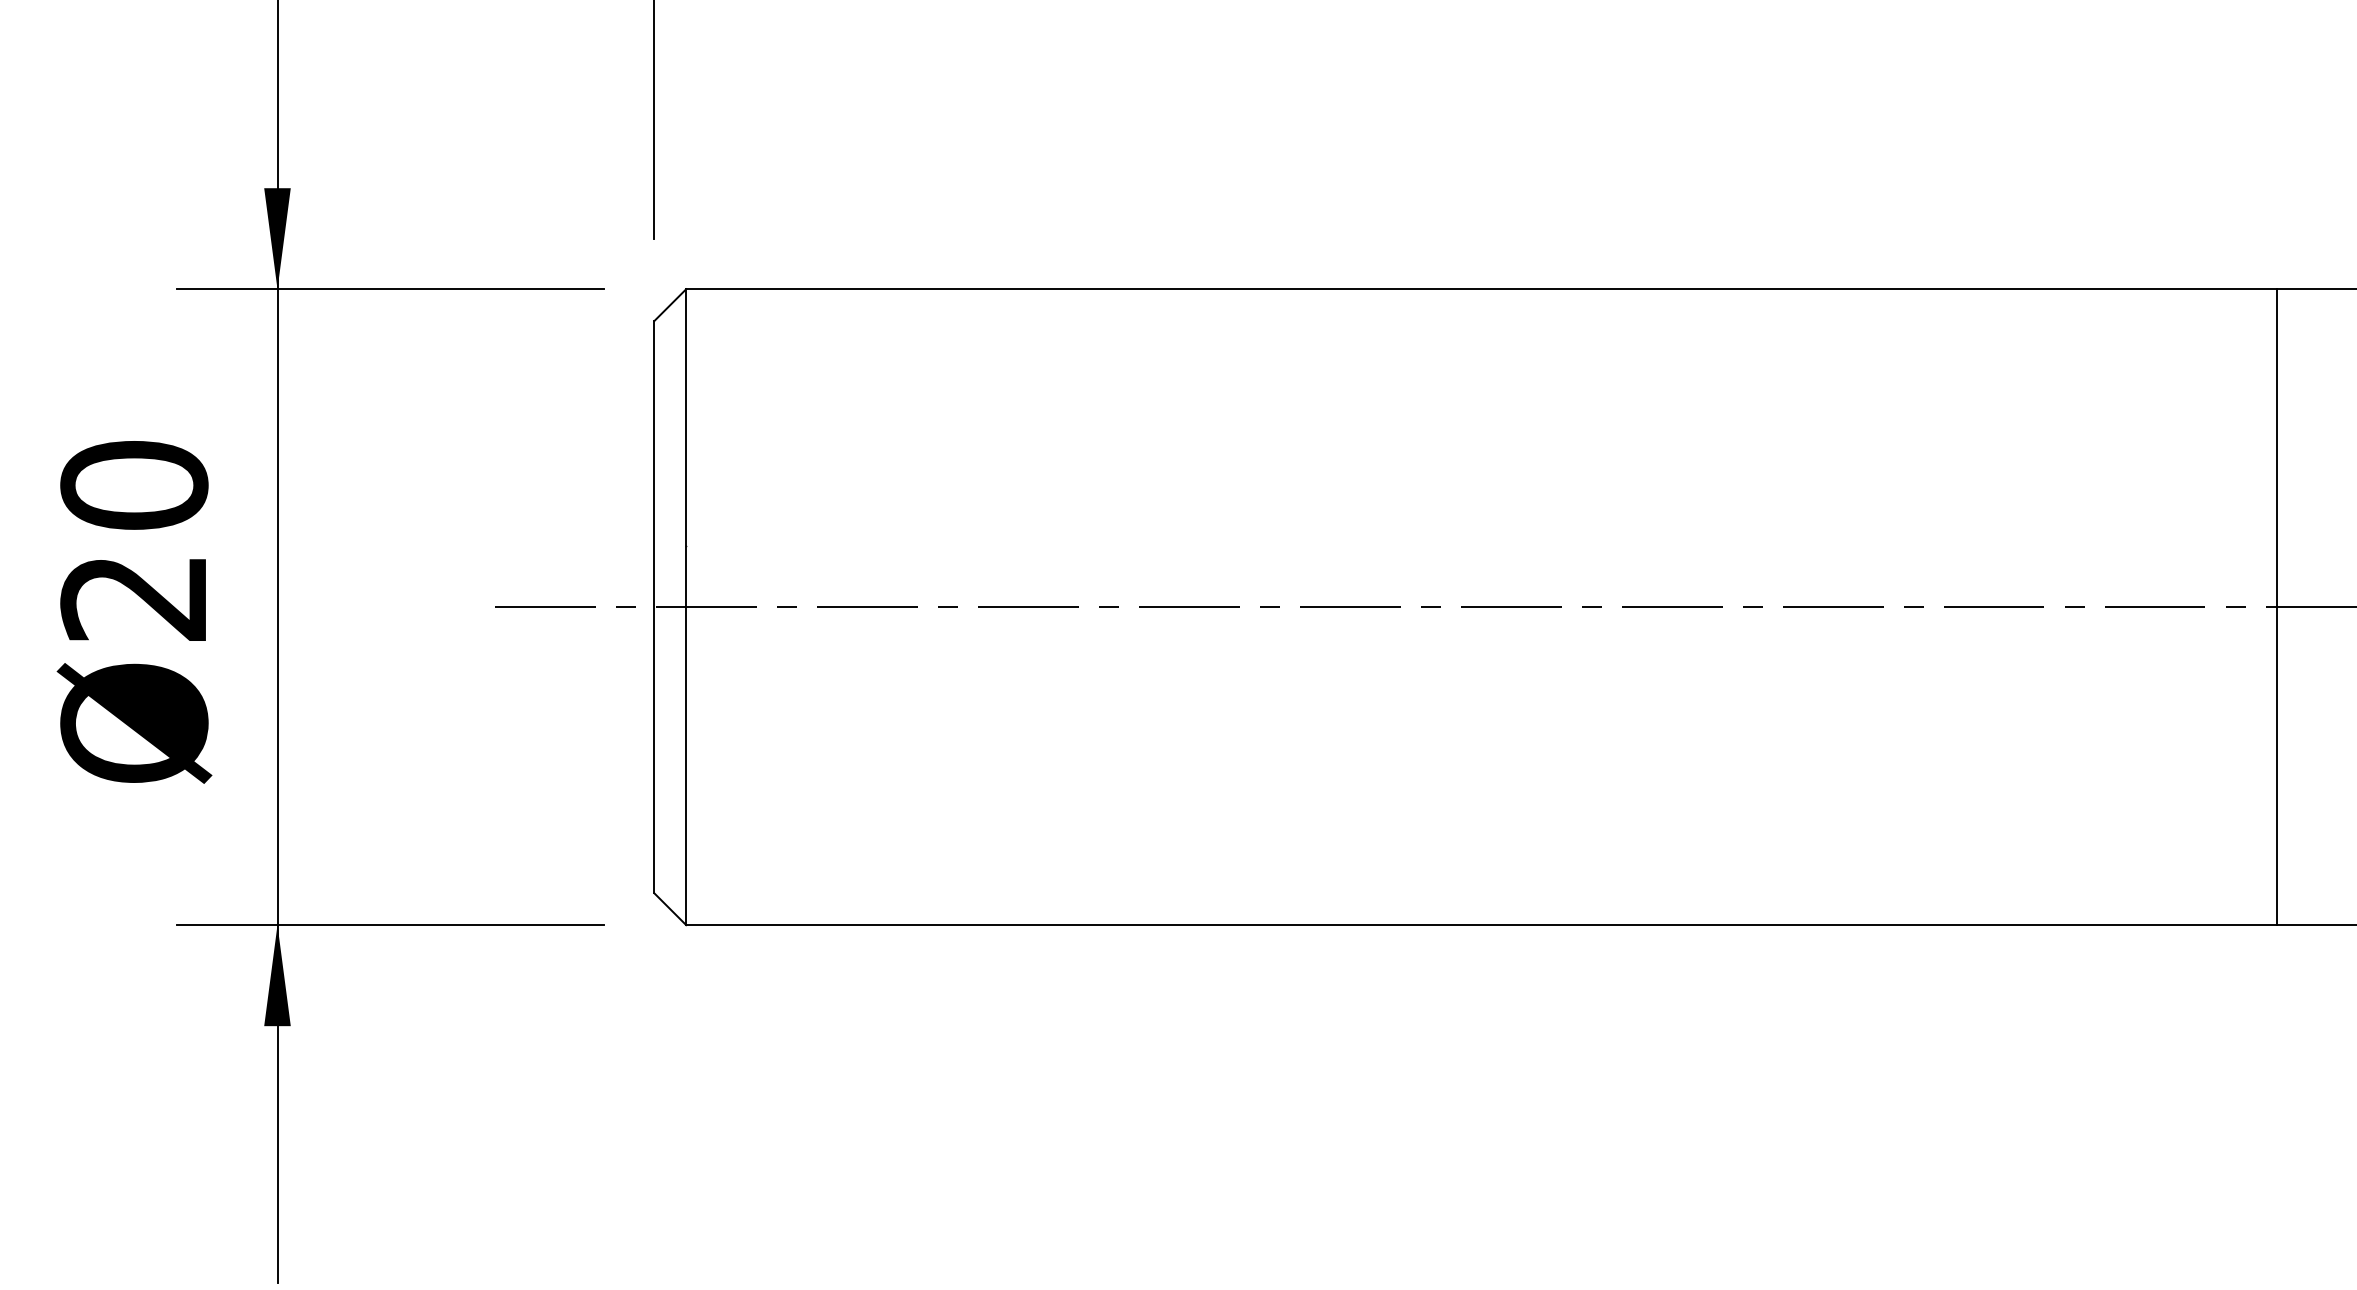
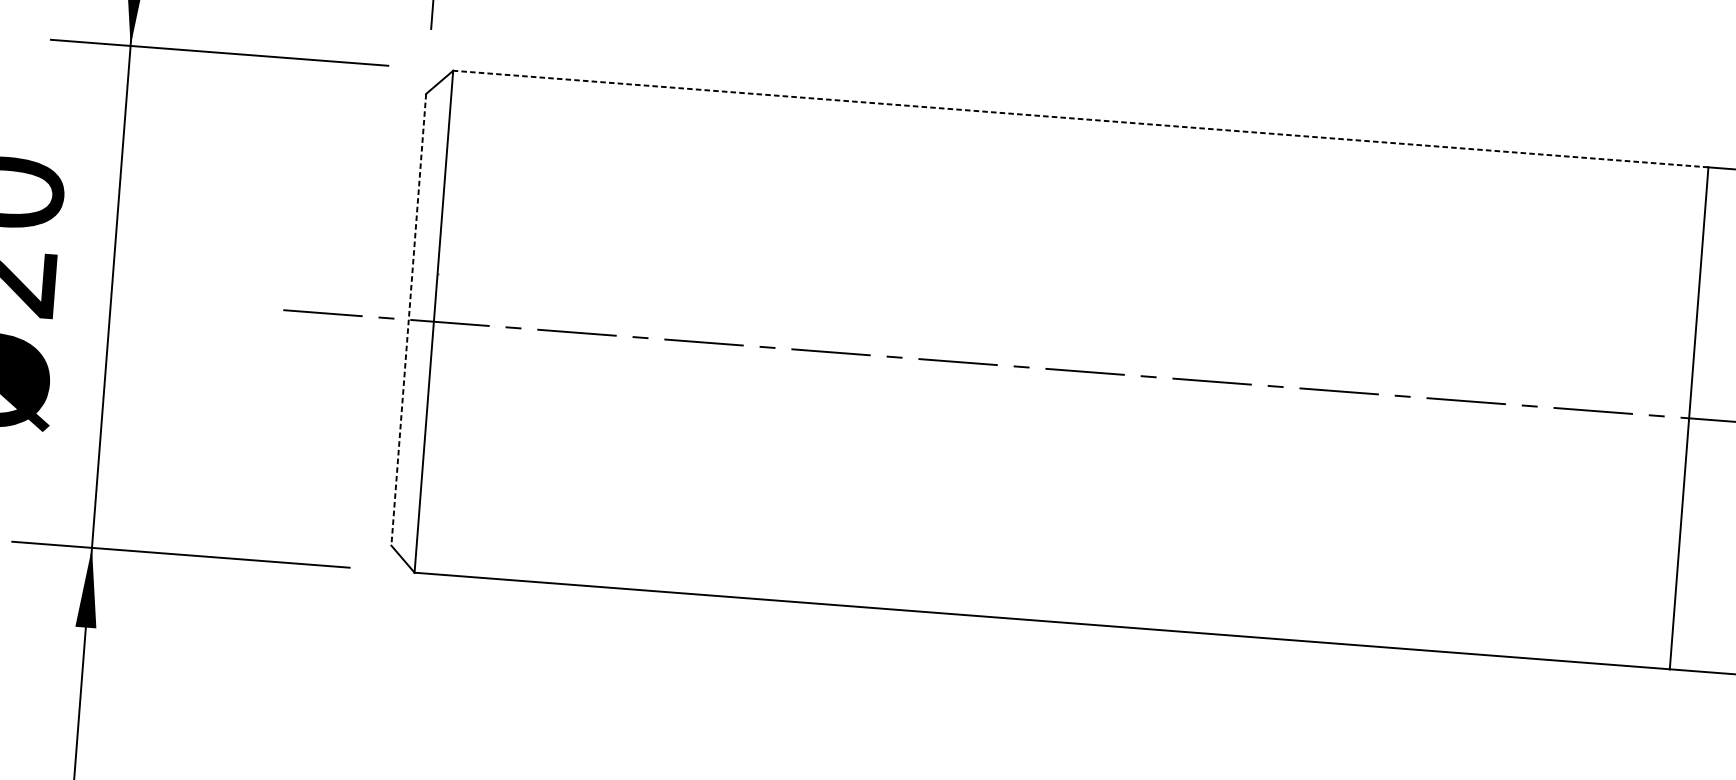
line: (1480, 289) -> (1080, 119), solid -> dashed
line: (654, 607) -> (408, 320), solid -> dashed

